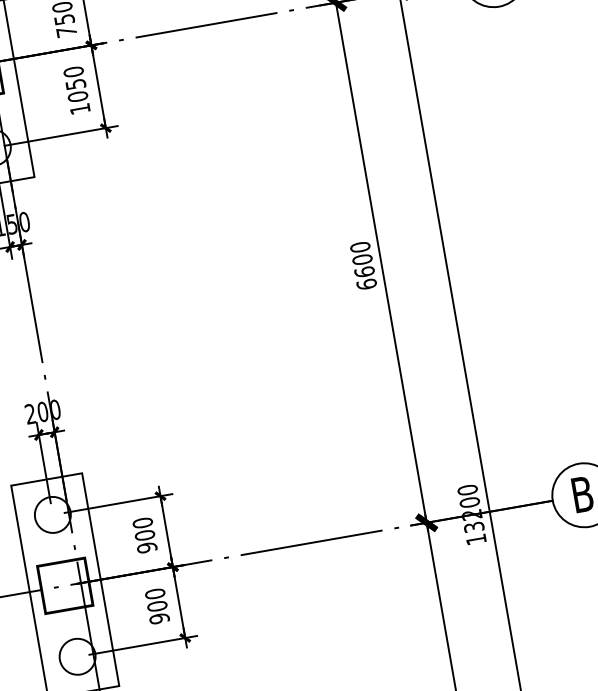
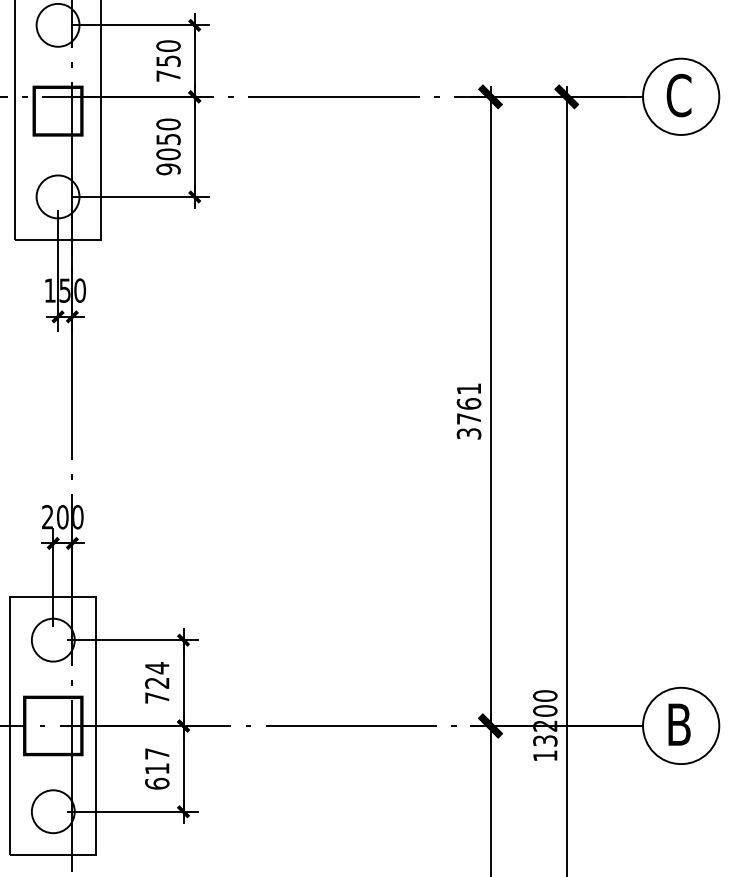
text: (80, 109) -> (168, 169), 1050 -> 9050
text: (363, 266) -> (468, 411), 6600 -> 3761
text: (145, 534) -> (157, 682), 900 -> 724
text: (157, 606) -> (157, 768), 900 -> 617

